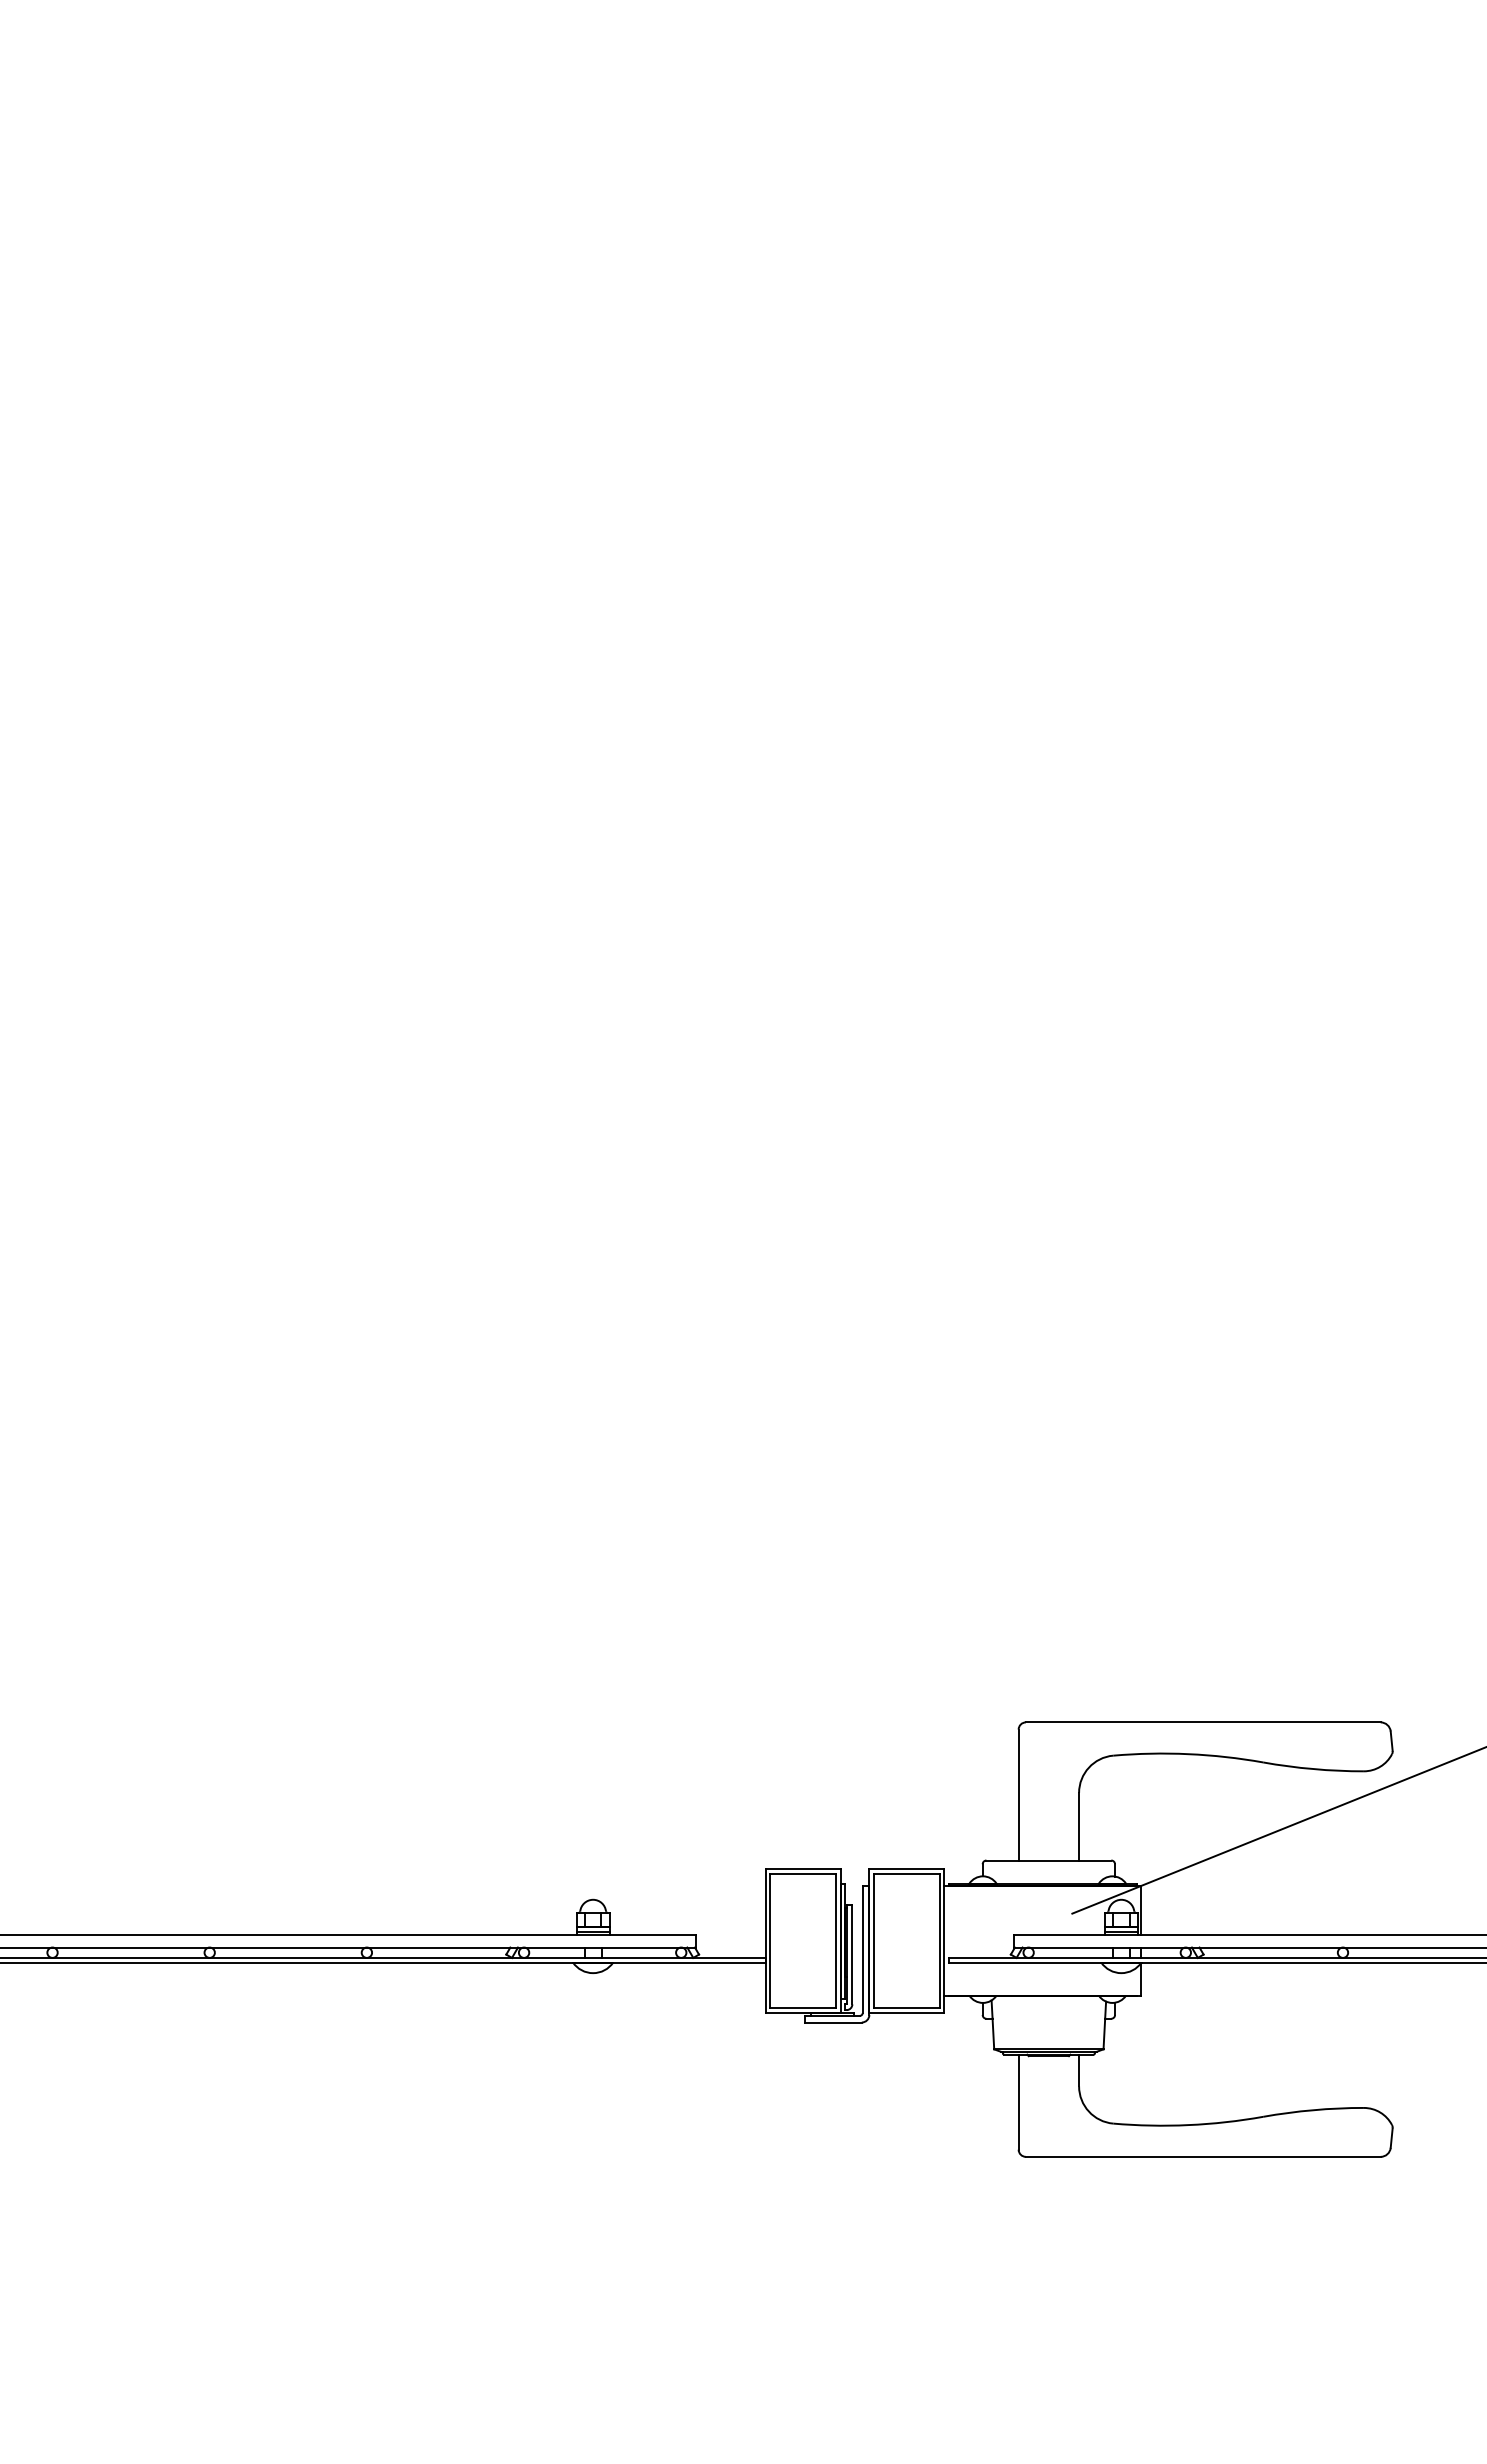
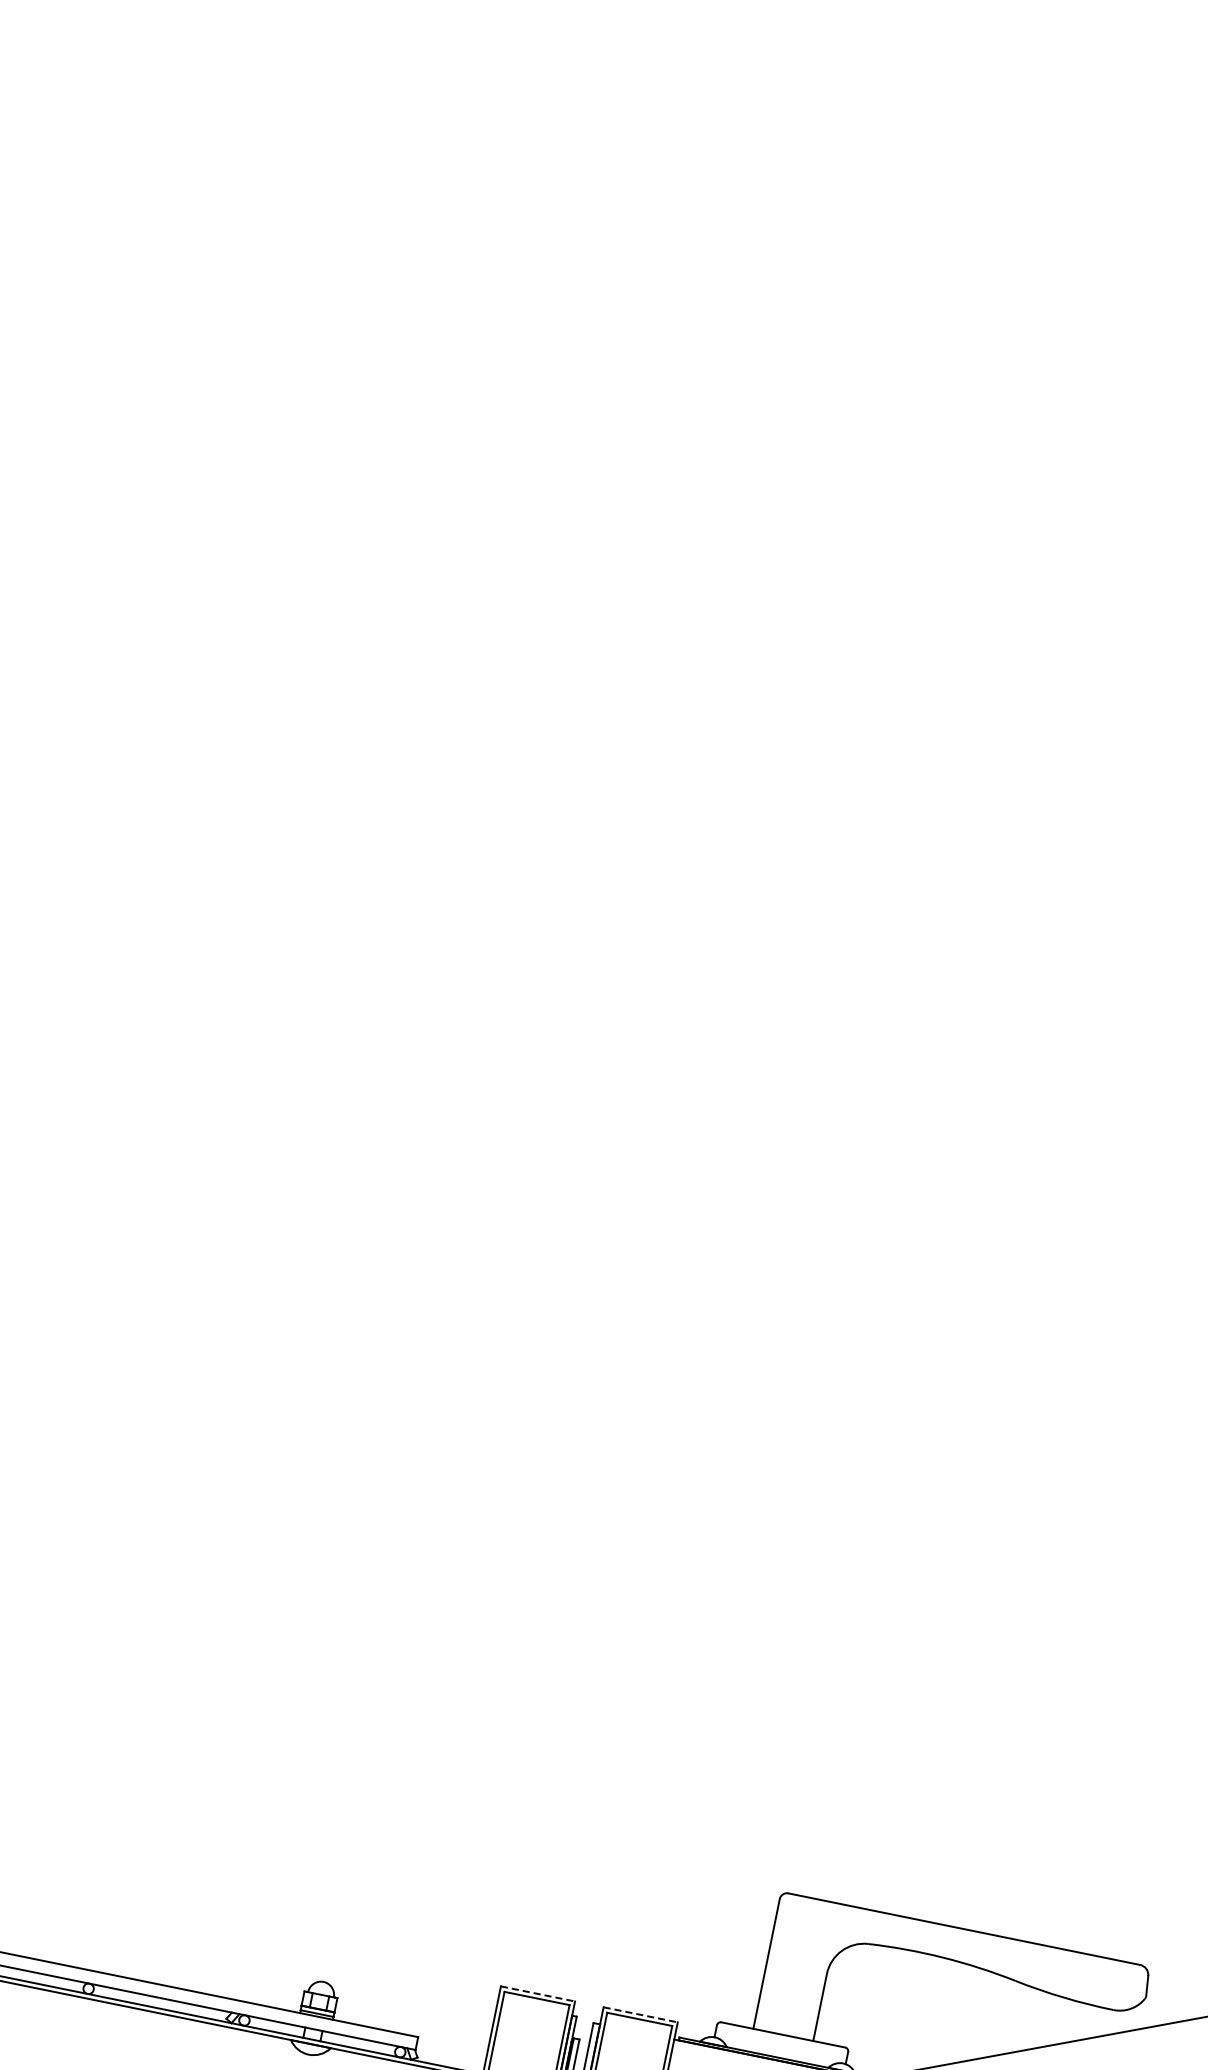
line: (803, 1869) -> (538, 1994), solid -> dashed
line: (907, 1869) -> (641, 2015), solid -> dashed

